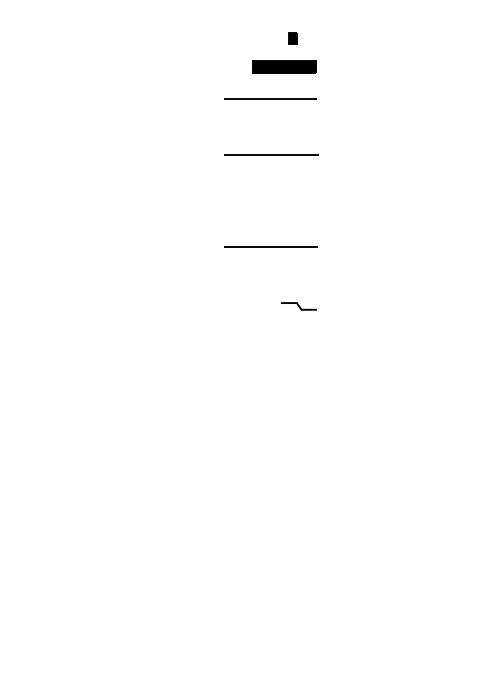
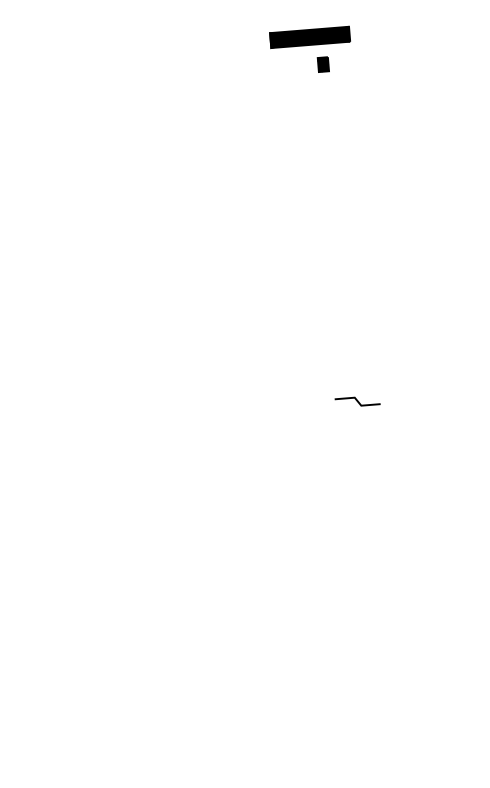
part: (284, 66) -> (310, 36), moved
line: (269, 98) -> (299, 142), removed
line: (270, 154) -> (306, 213), removed
line: (270, 246) -> (315, 329), removed

